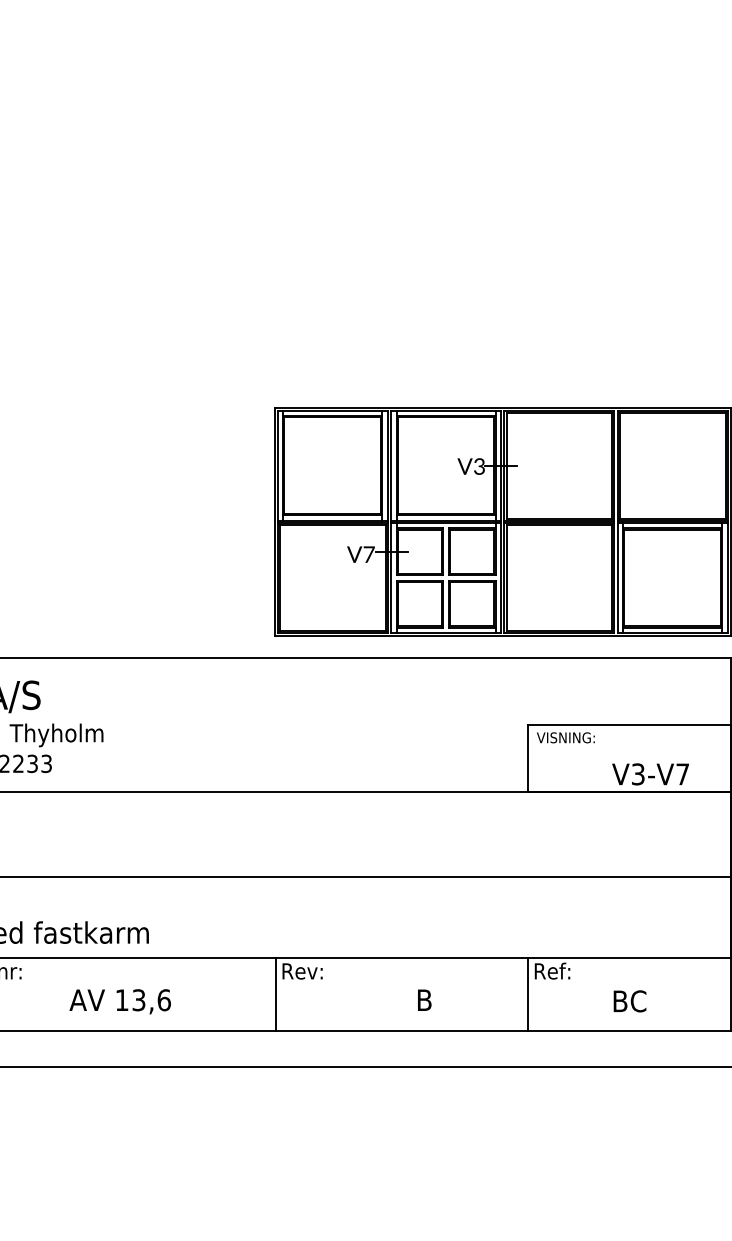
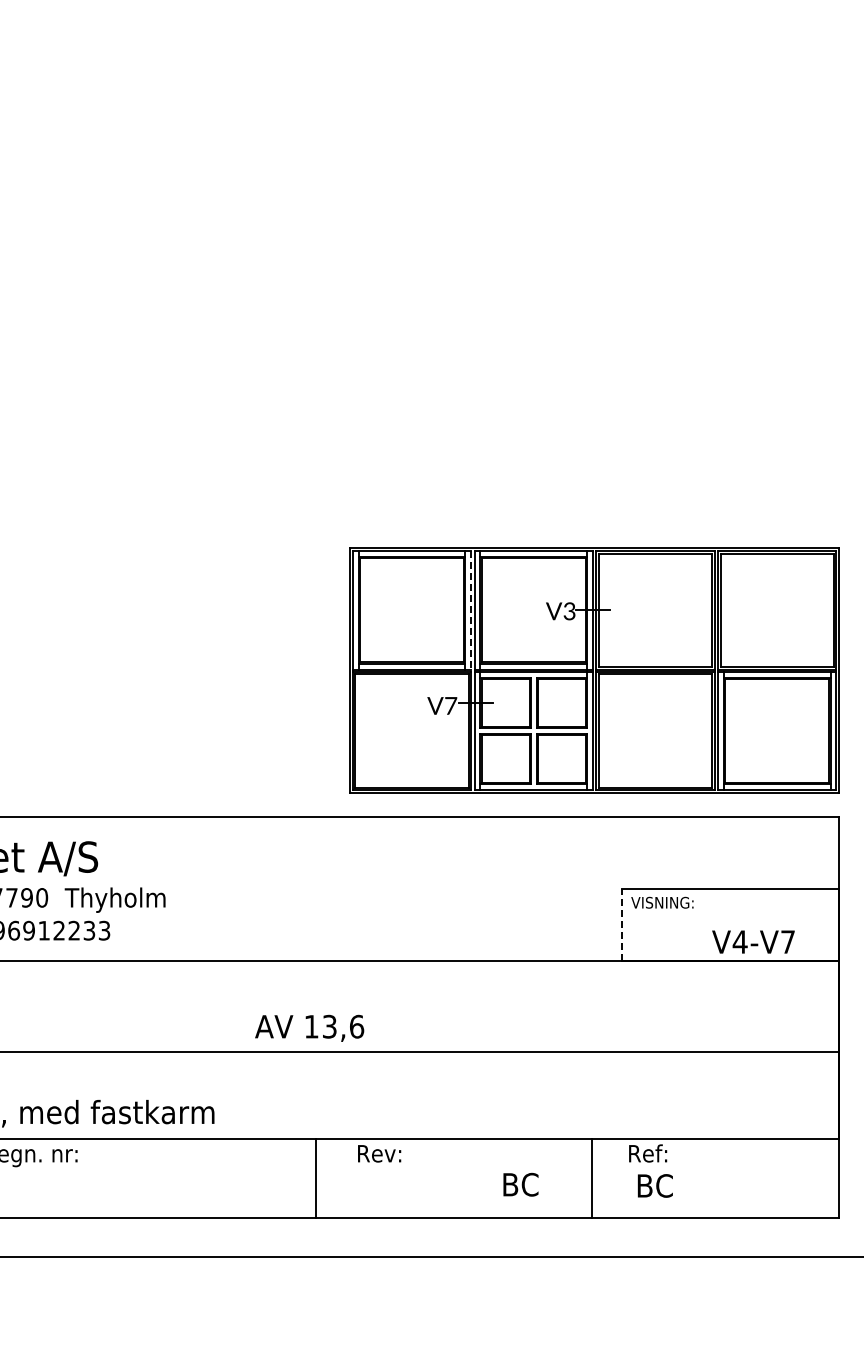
line: (387, 465) -> (470, 610), solid -> dashed
line: (528, 758) -> (622, 924), solid -> dashed
text: (637, 773) -> (739, 941), V3-V7 -> V4-V7
line: (275, 993) -> (315, 1177), moved
line: (528, 993) -> (592, 1177), moved
text: (120, 1000) -> (309, 1027), moved
text: (442, 1000) -> (529, 1184), B -> BC
text: (630, 1000) -> (655, 1185), moved

